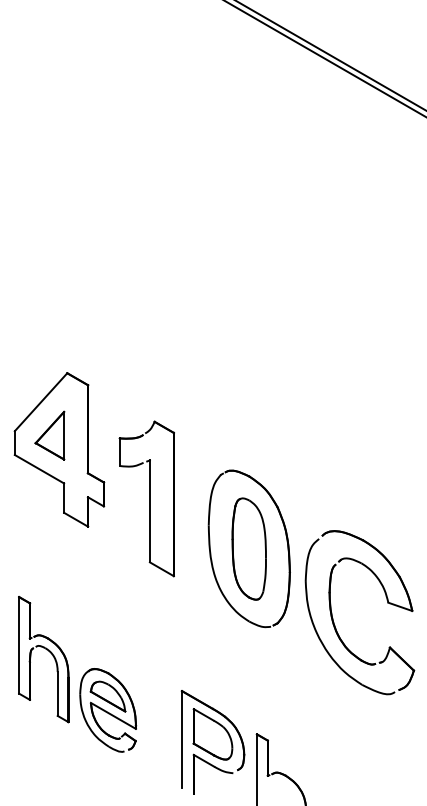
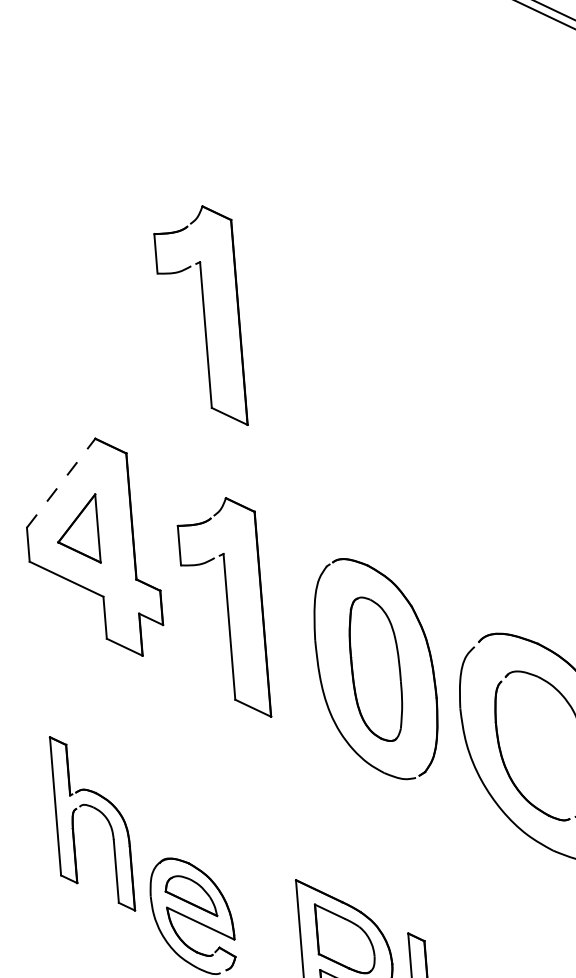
part: (146, 294) -> (199, 316), added
line: (41, 401) -> (61, 482), solid -> dashed
part: (49, 652) -> (99, 813), moved

